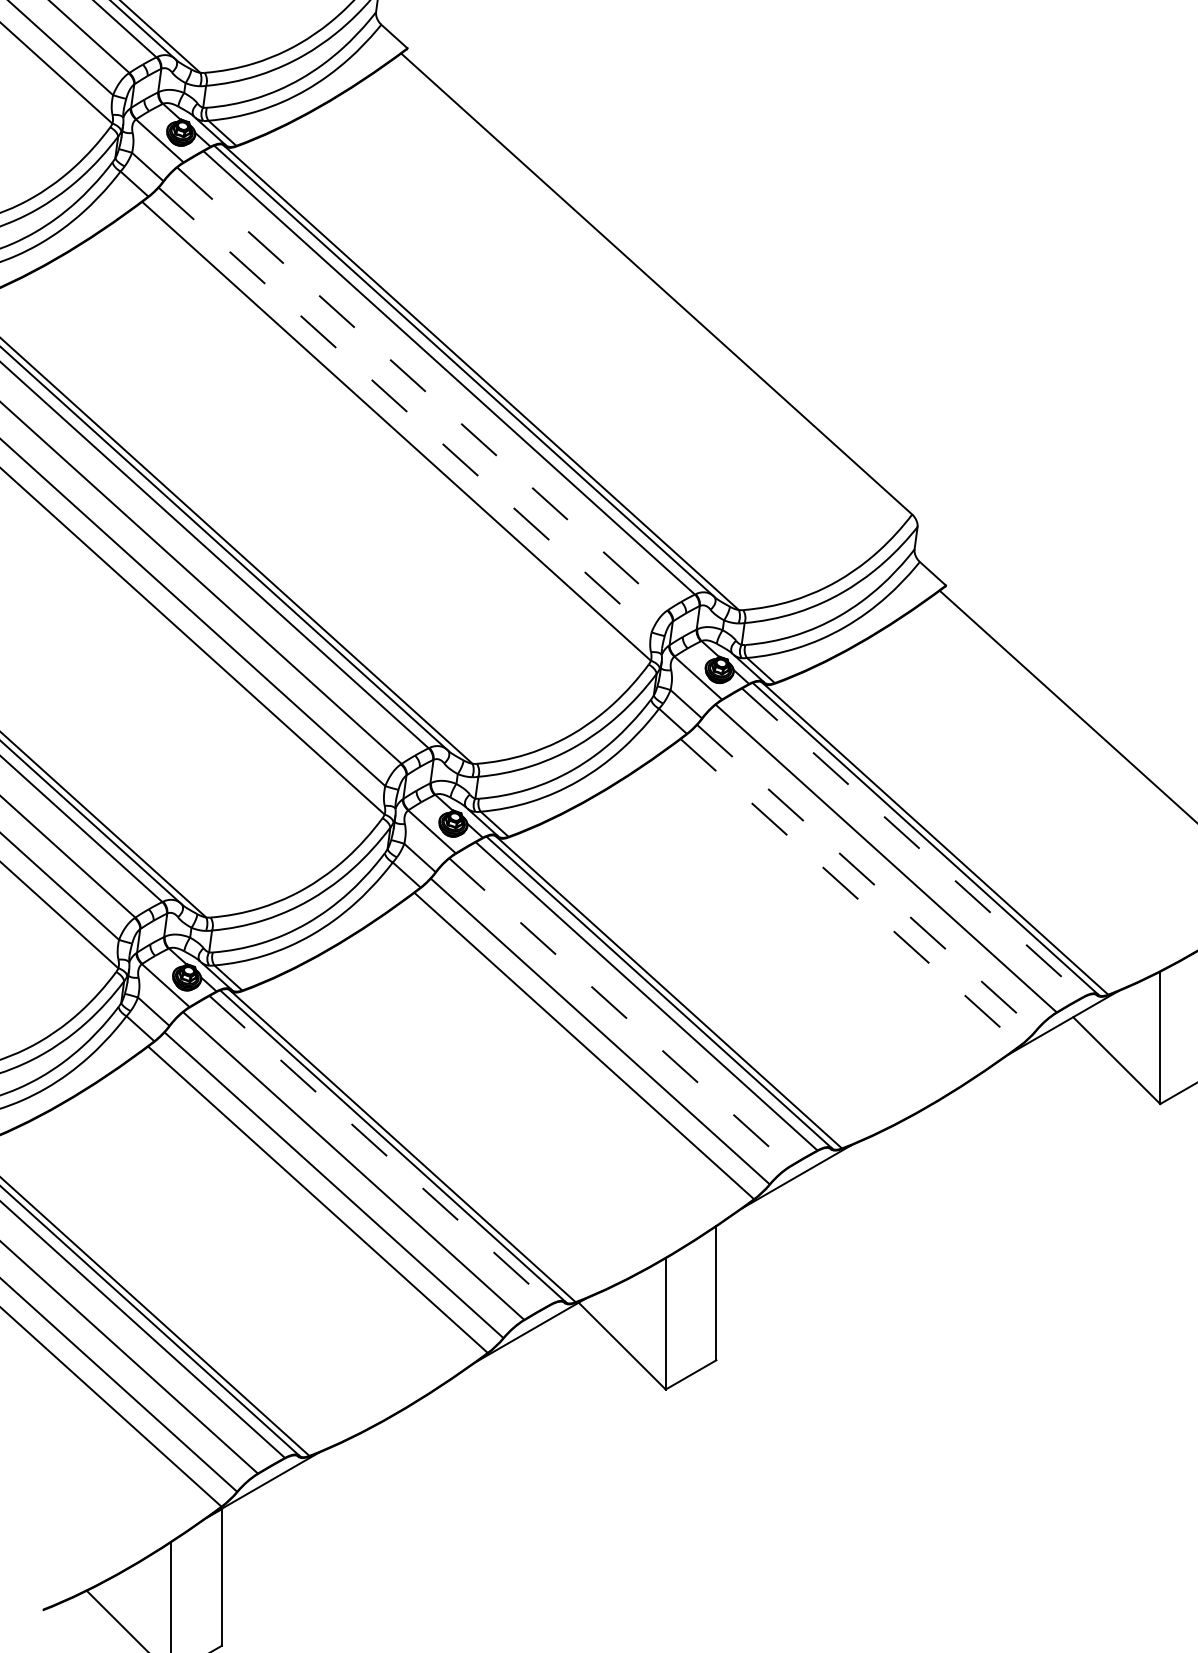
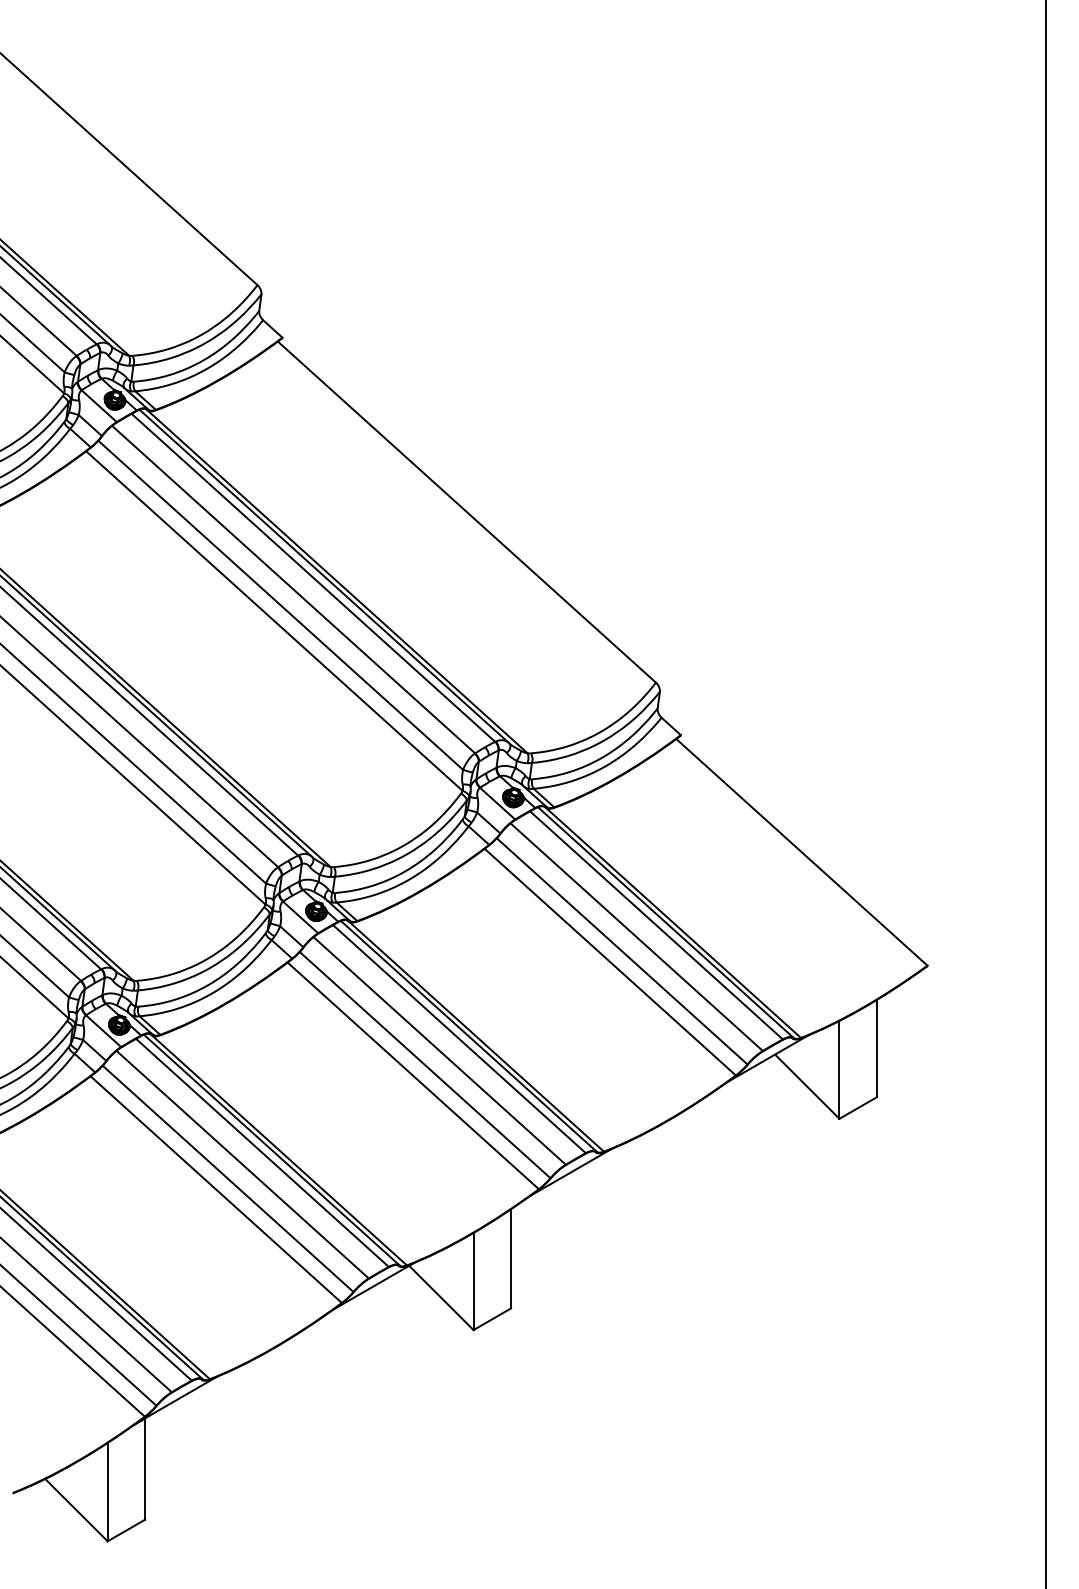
line: (422, 388) -> (293, 589), dashed -> solid
line: (404, 410) -> (280, 605), dashed -> solid
line: (912, 842) -> (656, 925), dashed -> solid
line: (867, 877) -> (622, 951), dashed -> solid
line: (850, 892) -> (610, 962), dashed -> solid
line: (619, 1011) -> (439, 1050), dashed -> solid
line: (380, 1150) -> (262, 1153), dashed -> solid

